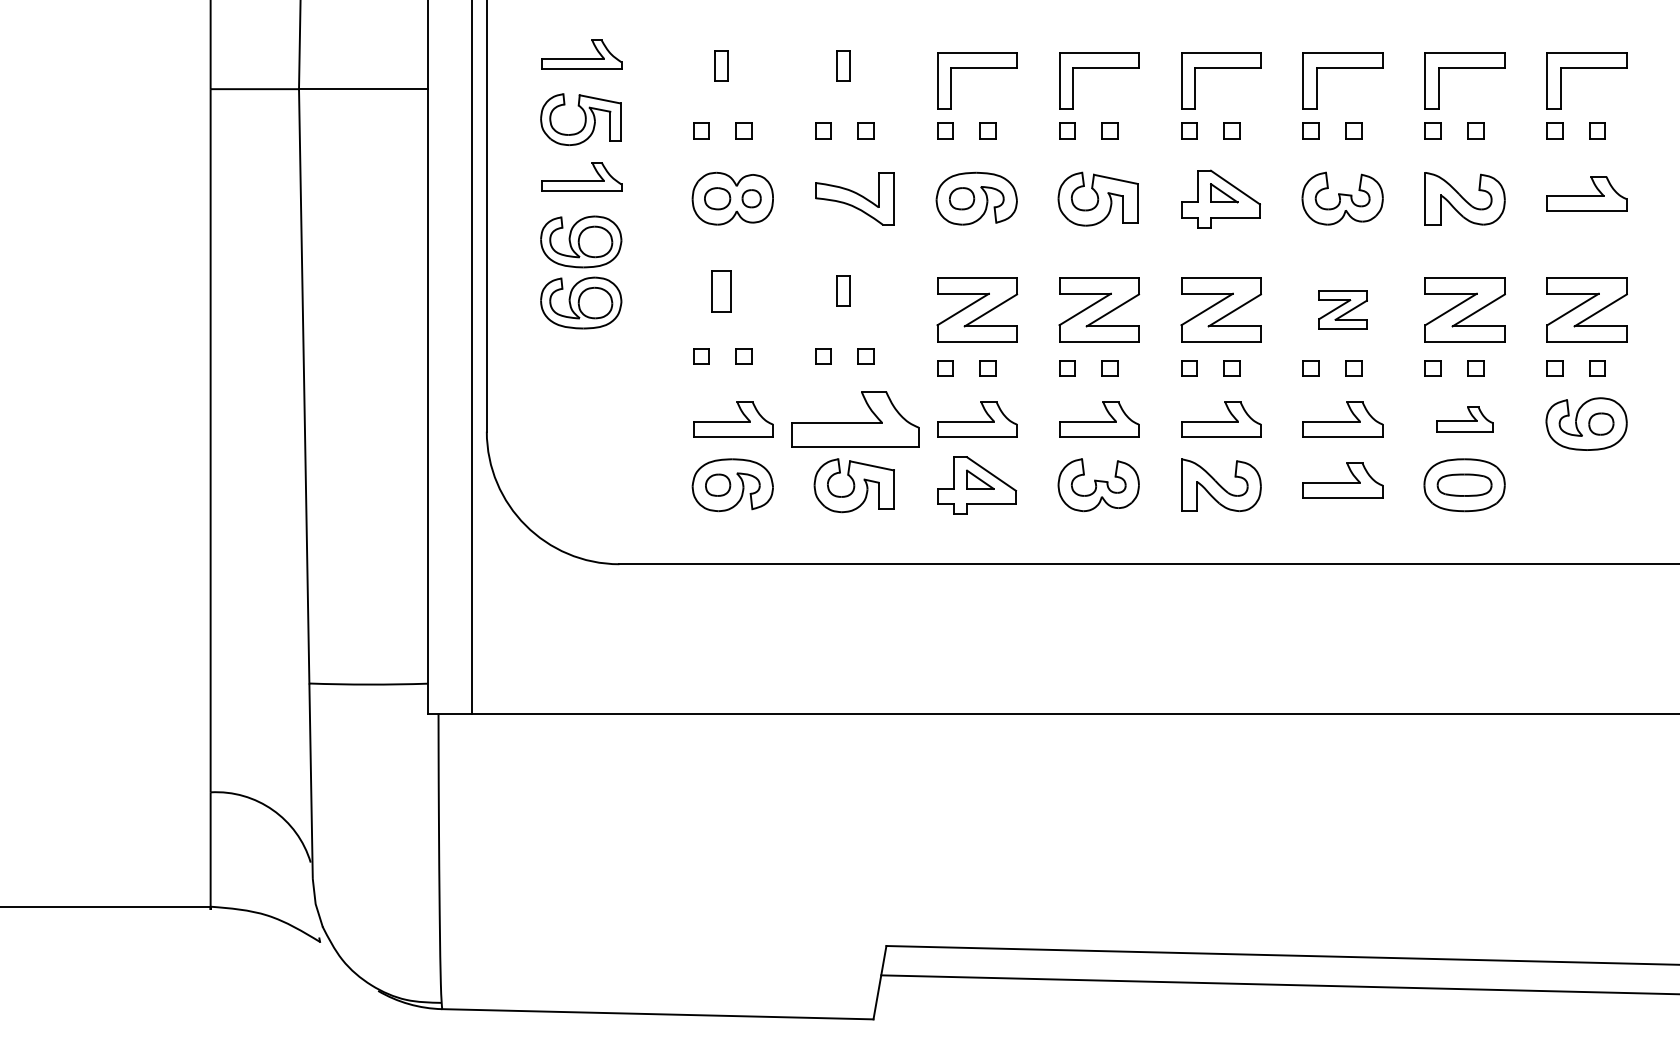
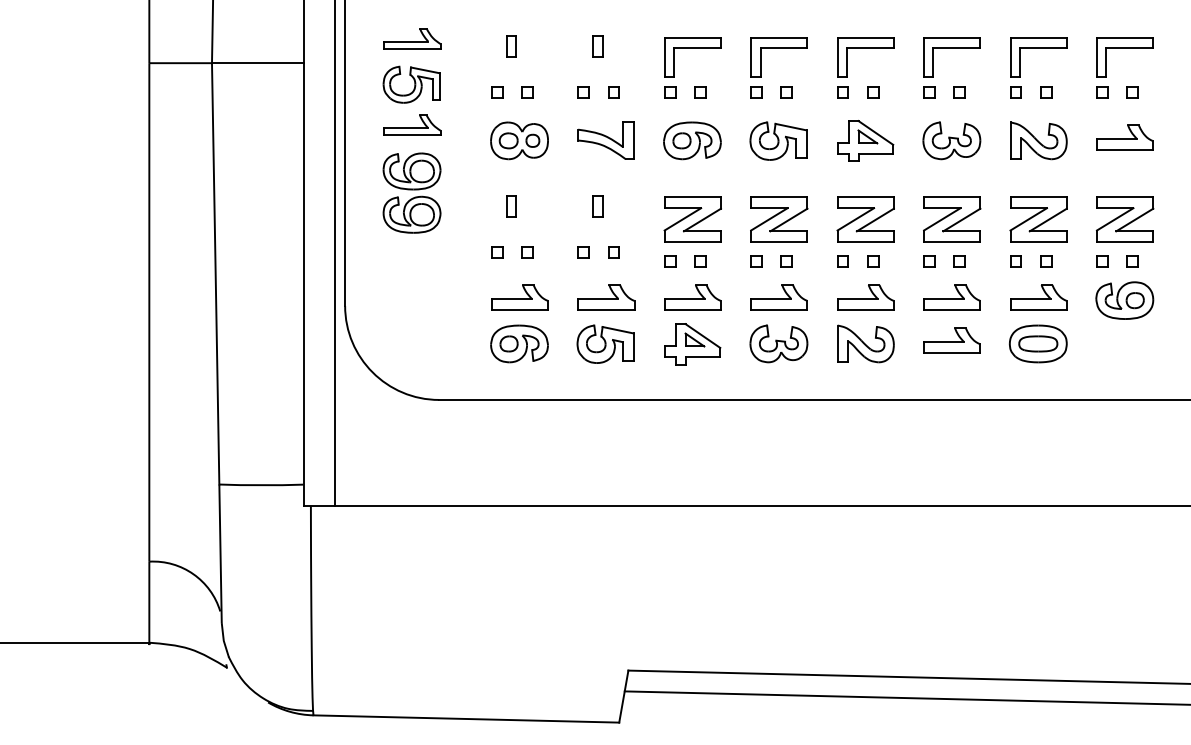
part: (721, 290) -> (511, 205), size x0.71
part: (1342, 309) -> (951, 219), size x1.67
part: (855, 419) -> (606, 297), size x0.62
part: (1464, 419) -> (1038, 297), size x1.43

